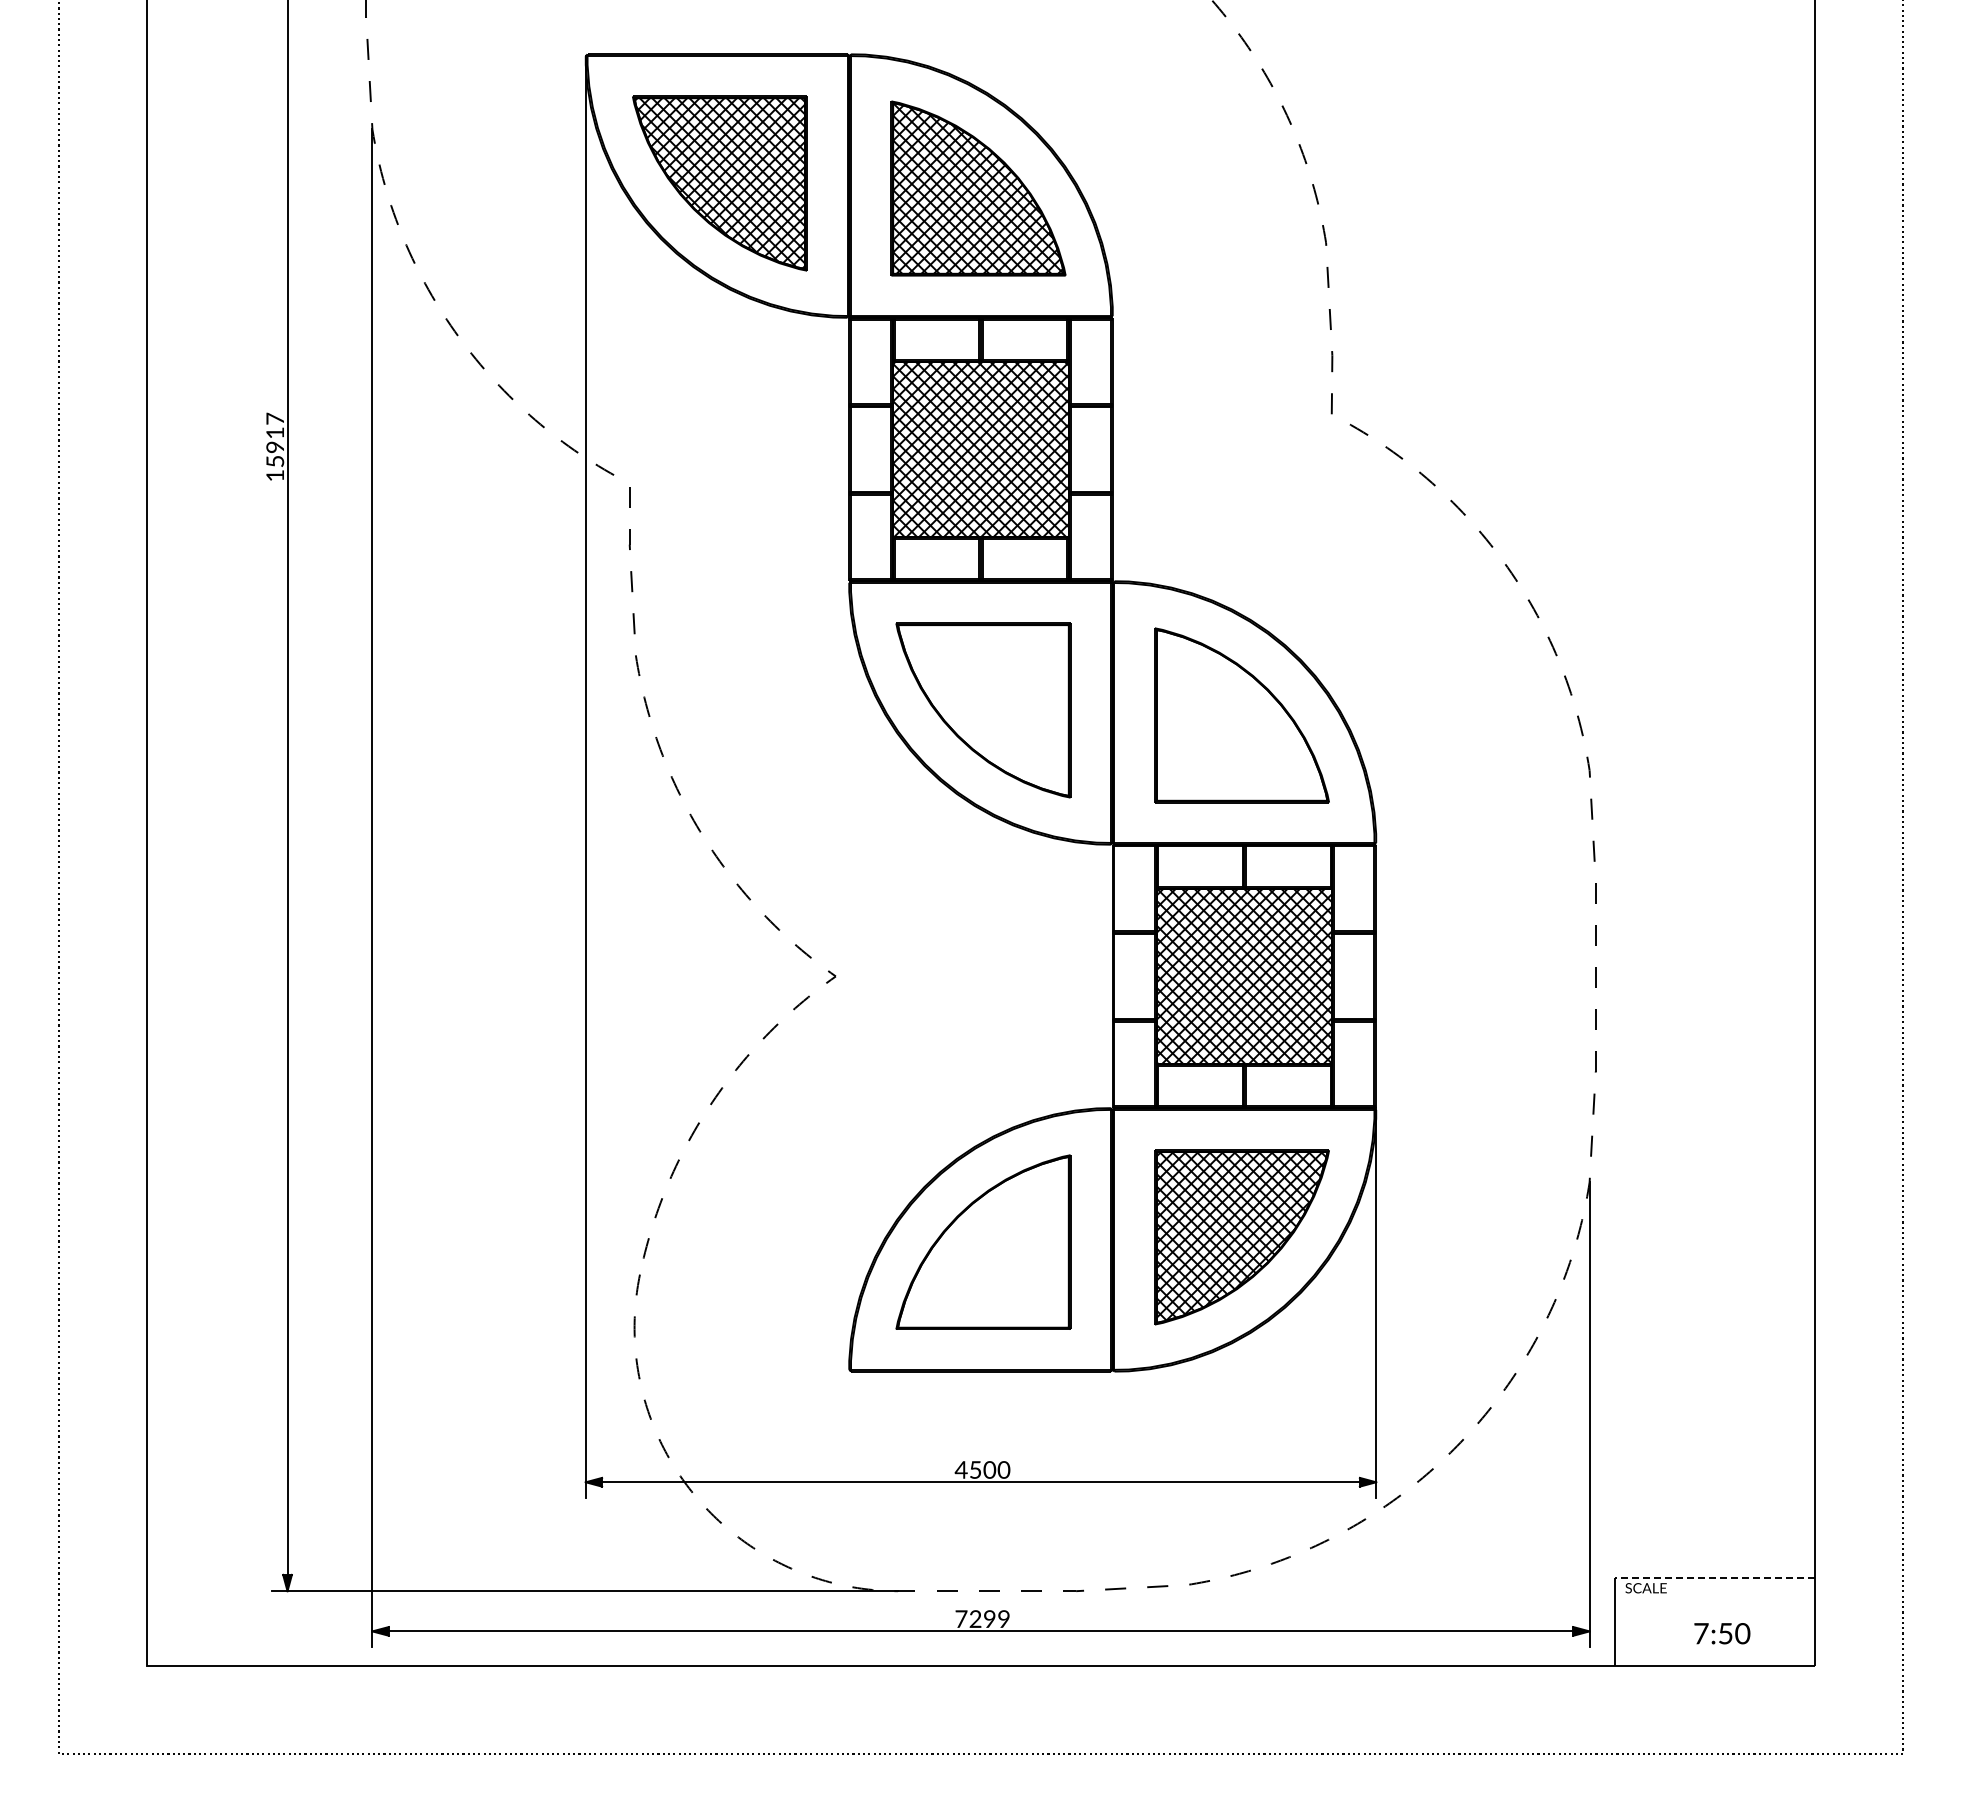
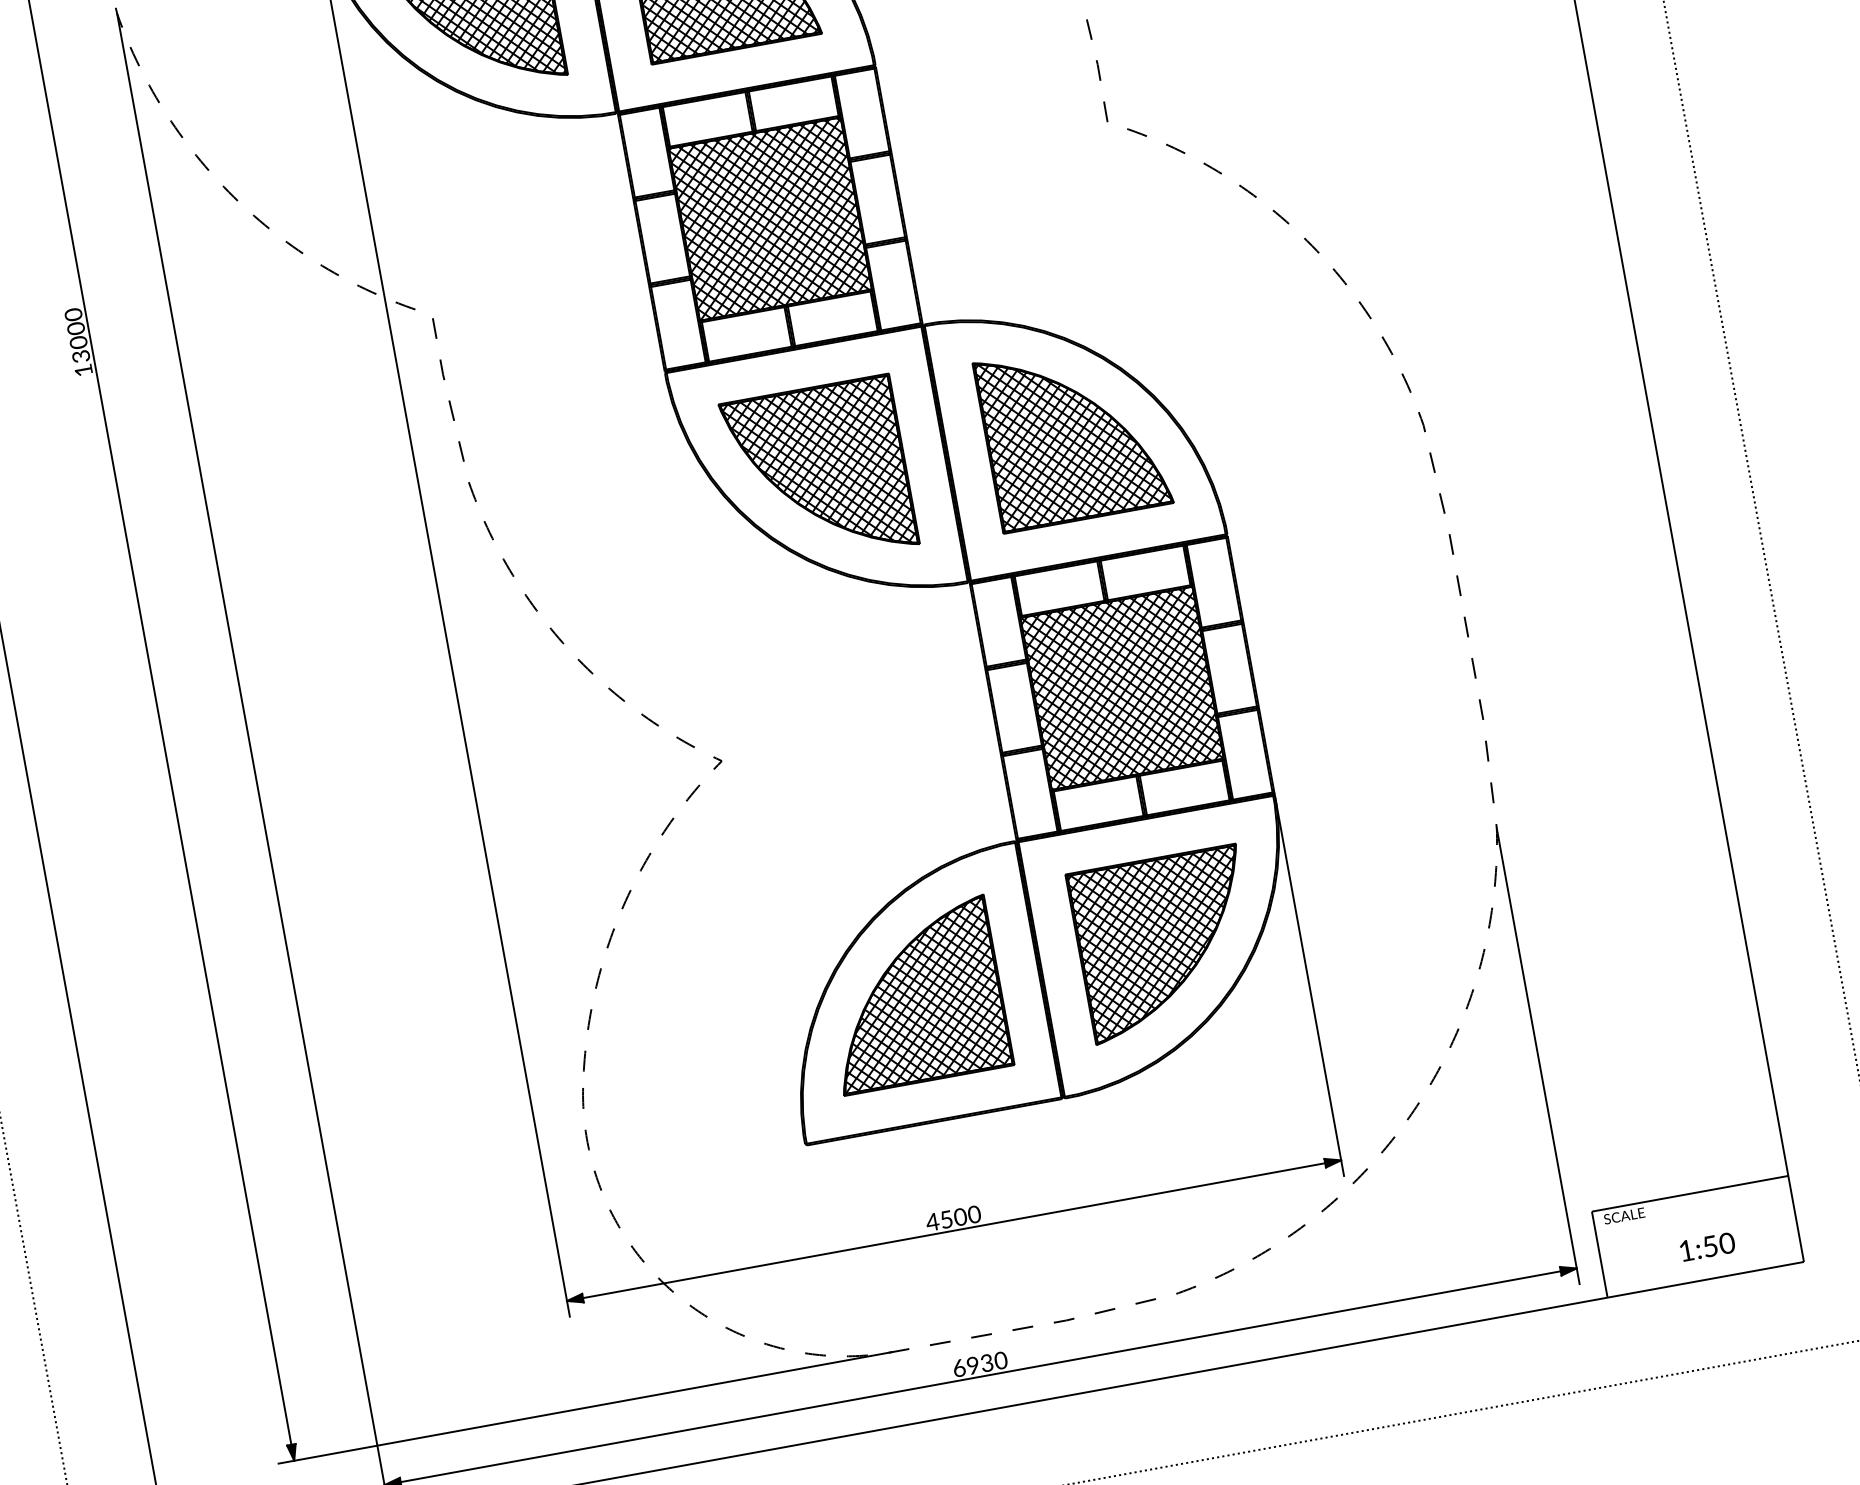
text: (275, 439) -> (77, 334), 15917 -> 13000
hatch: (983, 709) -> (819, 473), added
hatch: (1241, 715) -> (1072, 433), added
hatch: (983, 1242) -> (913, 995), added
line: (1714, 1578) -> (1689, 1194), dashed -> solid
text: (982, 1618) -> (979, 1363), 7299 -> 6930
text: (1701, 1633) -> (1686, 1250), 7:50 -> 1:50

